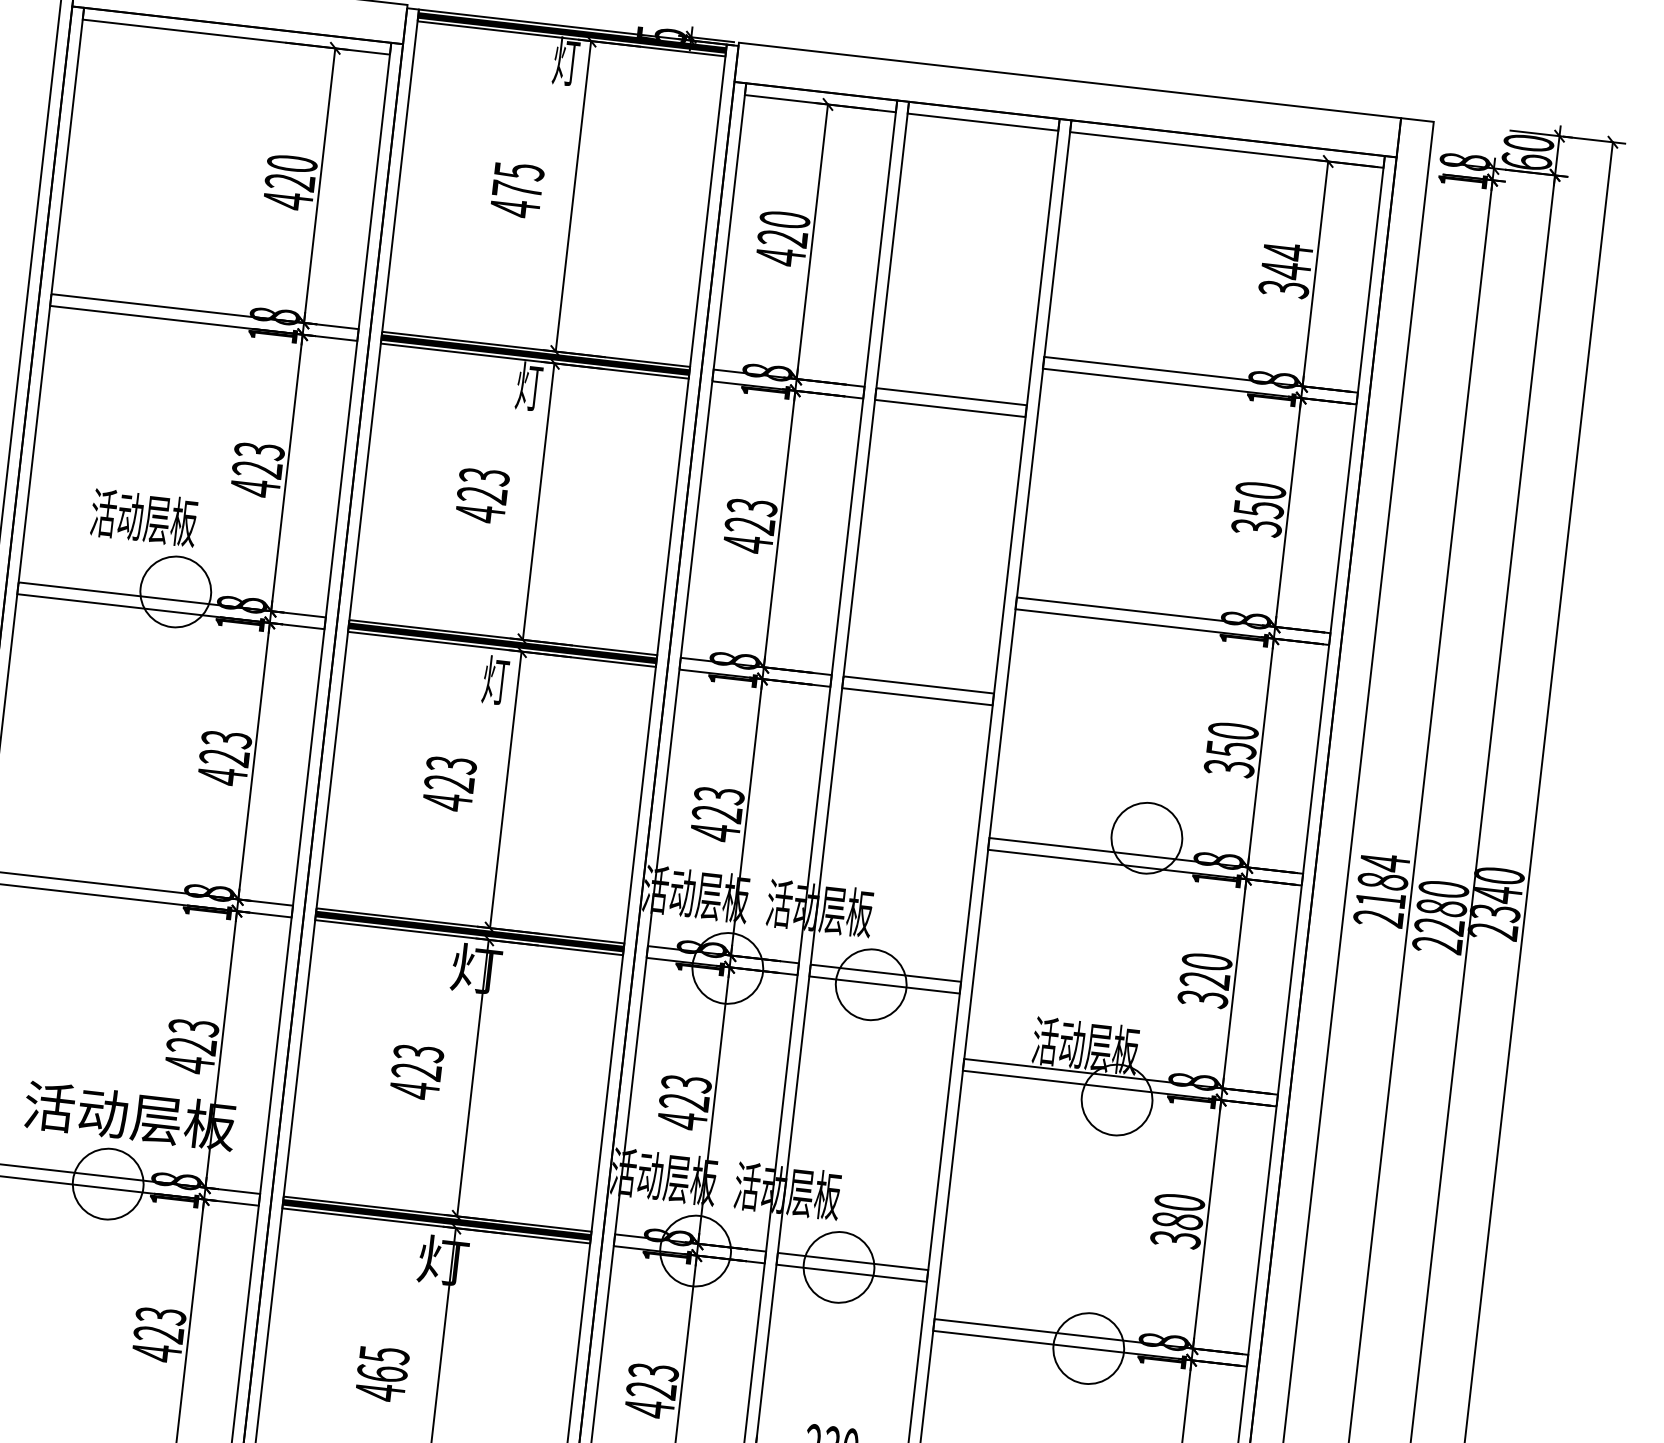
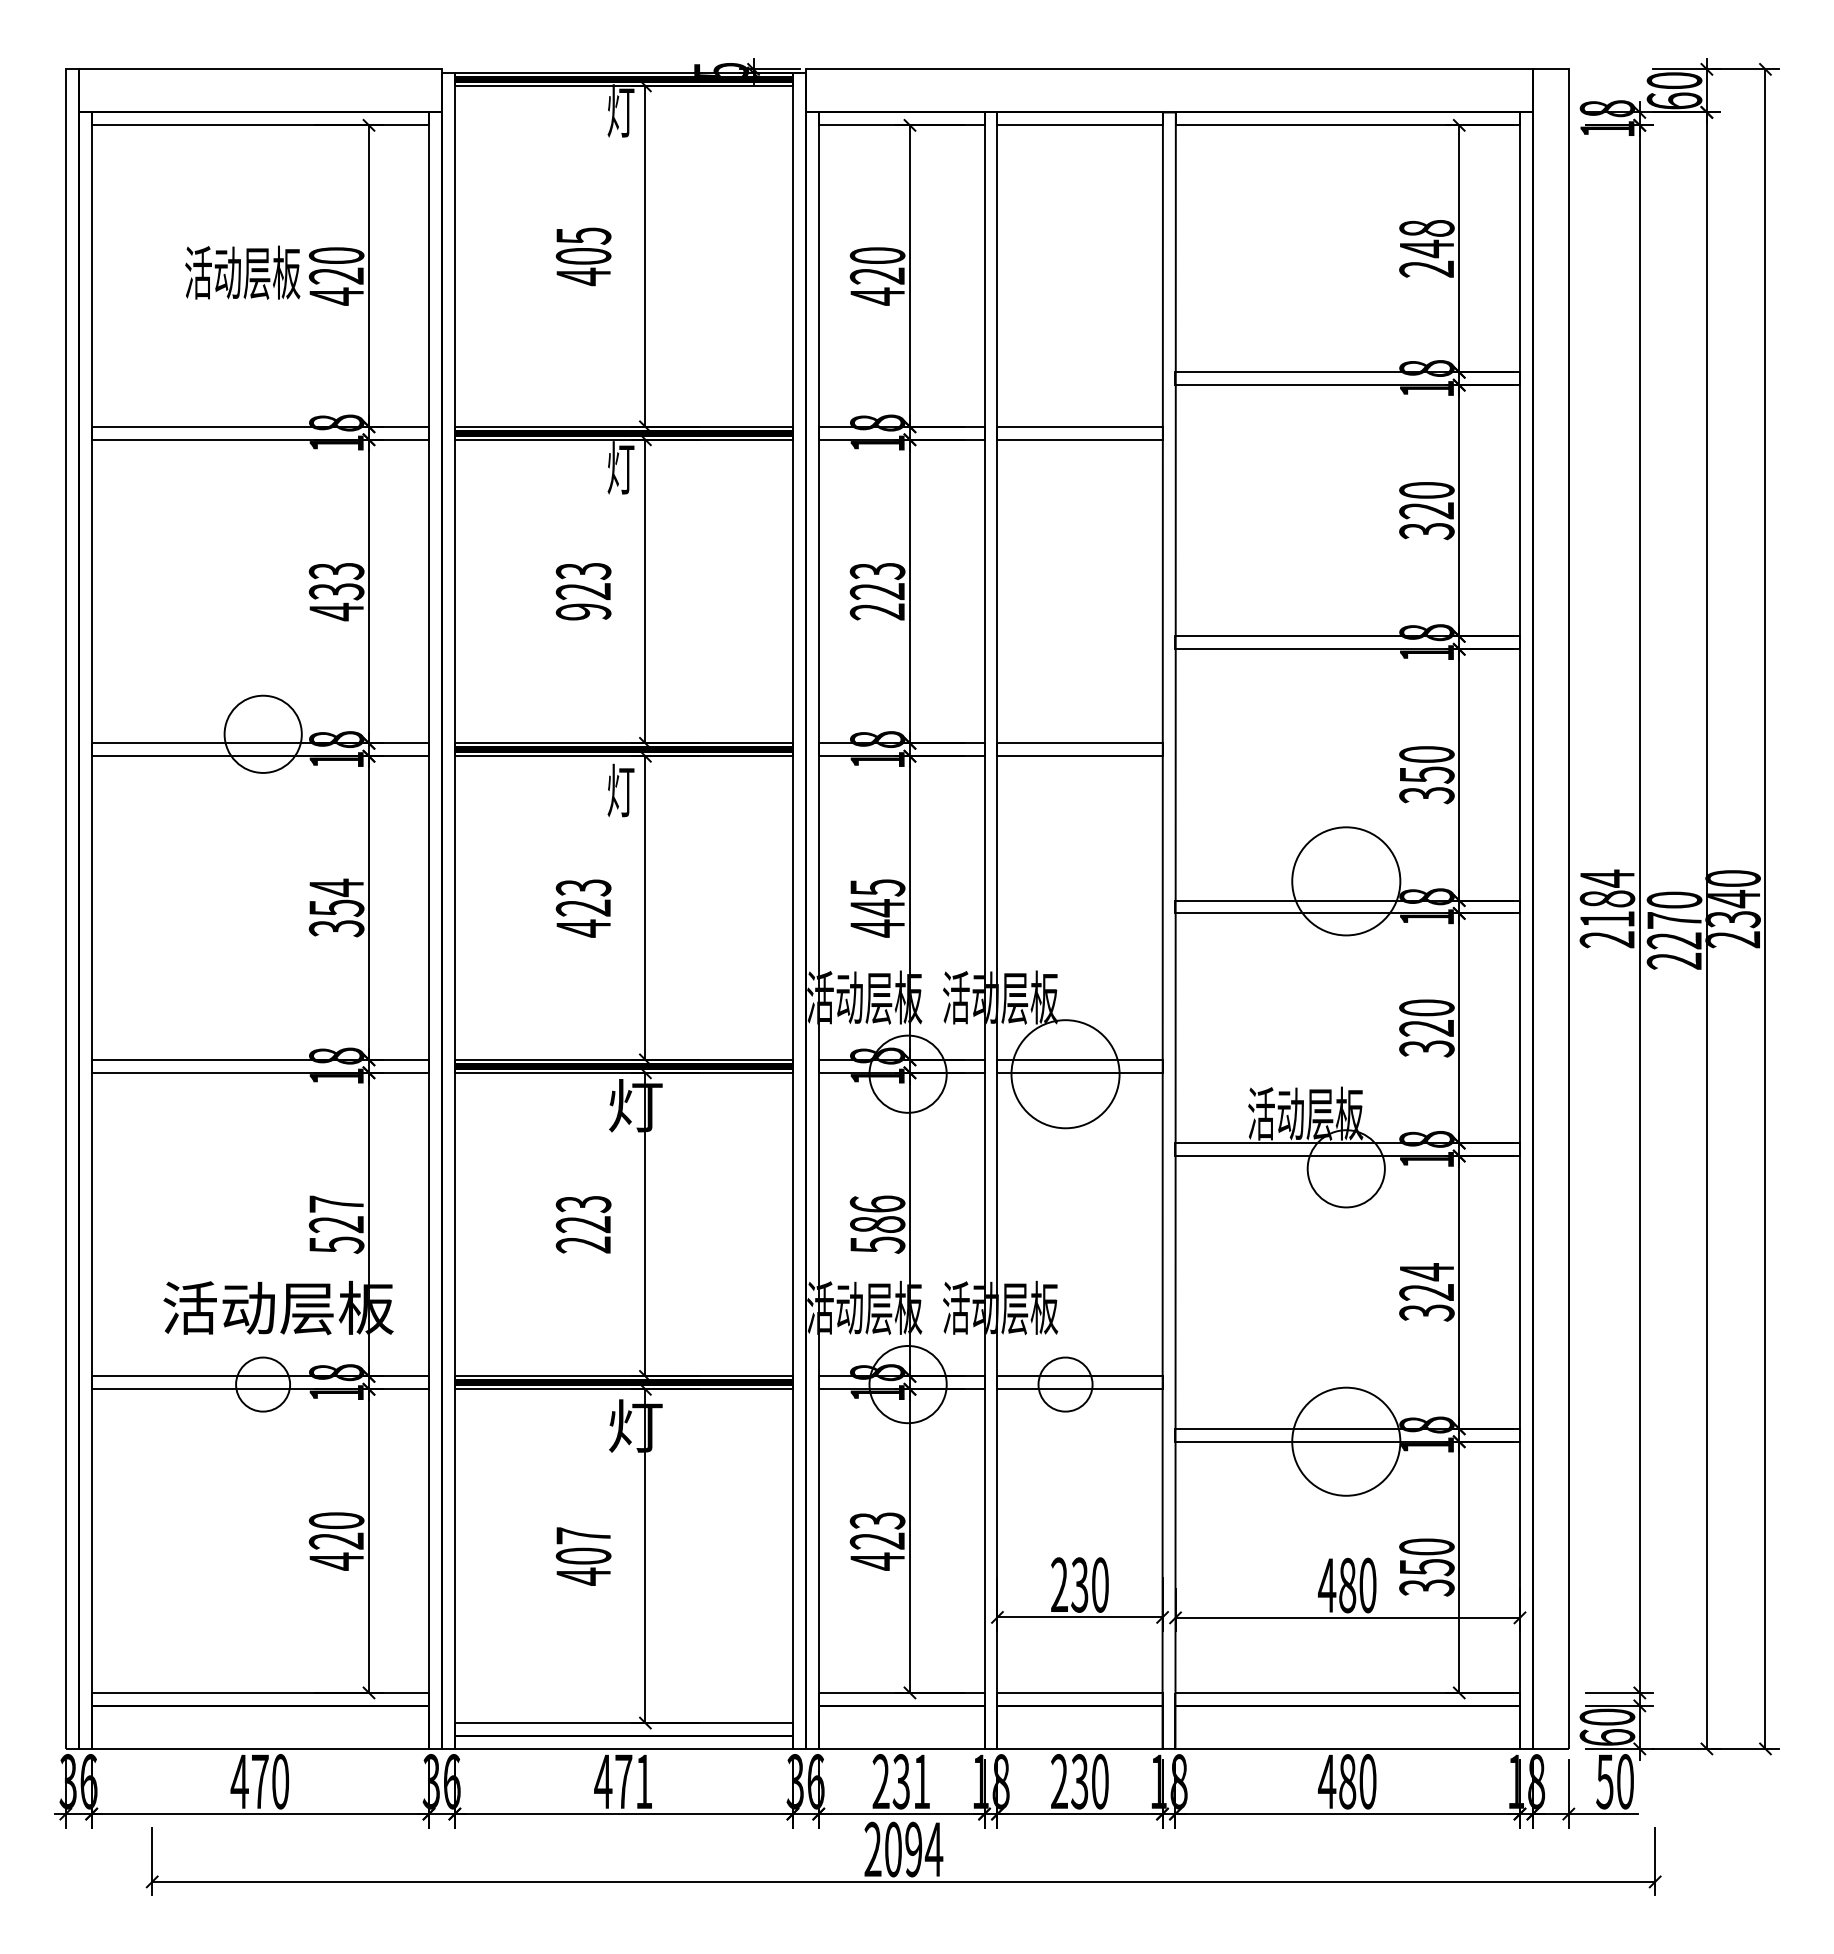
text: (517, 189) -> (583, 255), 475 -> 405
text: (1285, 270) -> (1426, 248), 344 -> 248
text: (257, 469) -> (336, 591), 423 -> 433
text: (1258, 508) -> (1426, 510), 350 -> 320
text: (480, 513) -> (583, 611), 423 -> 923
text: (143, 517) -> (242, 272), moved
text: (747, 543) -> (876, 611), 423 -> 223
text: (224, 757) -> (336, 907), 423 -> 354
text: (717, 805) -> (876, 898), 423 -> 445
circle: (1146, 837) -> (1345, 880), size x1.4
text: (1441, 907) -> (1674, 920), 2280 -> 2270
circle: (871, 984) -> (1065, 1073), size x1.4
text: (191, 1045) -> (336, 1224), 423 -> 527
text: (413, 1090) -> (582, 1245), 423 -> 223
text: (684, 1102) -> (877, 1224), 423 -> 586
circle: (107, 1184) -> (262, 1384), size x0.7
text: (1178, 1210) -> (1426, 1281), 380 -> 324
circle: (838, 1267) -> (1065, 1384), size x0.7
text: (160, 1315) -> (336, 1520), 423 -> 420
circle: (1088, 1348) -> (1345, 1441), size x1.4
text: (383, 1363) -> (583, 1545), 465 -> 407

